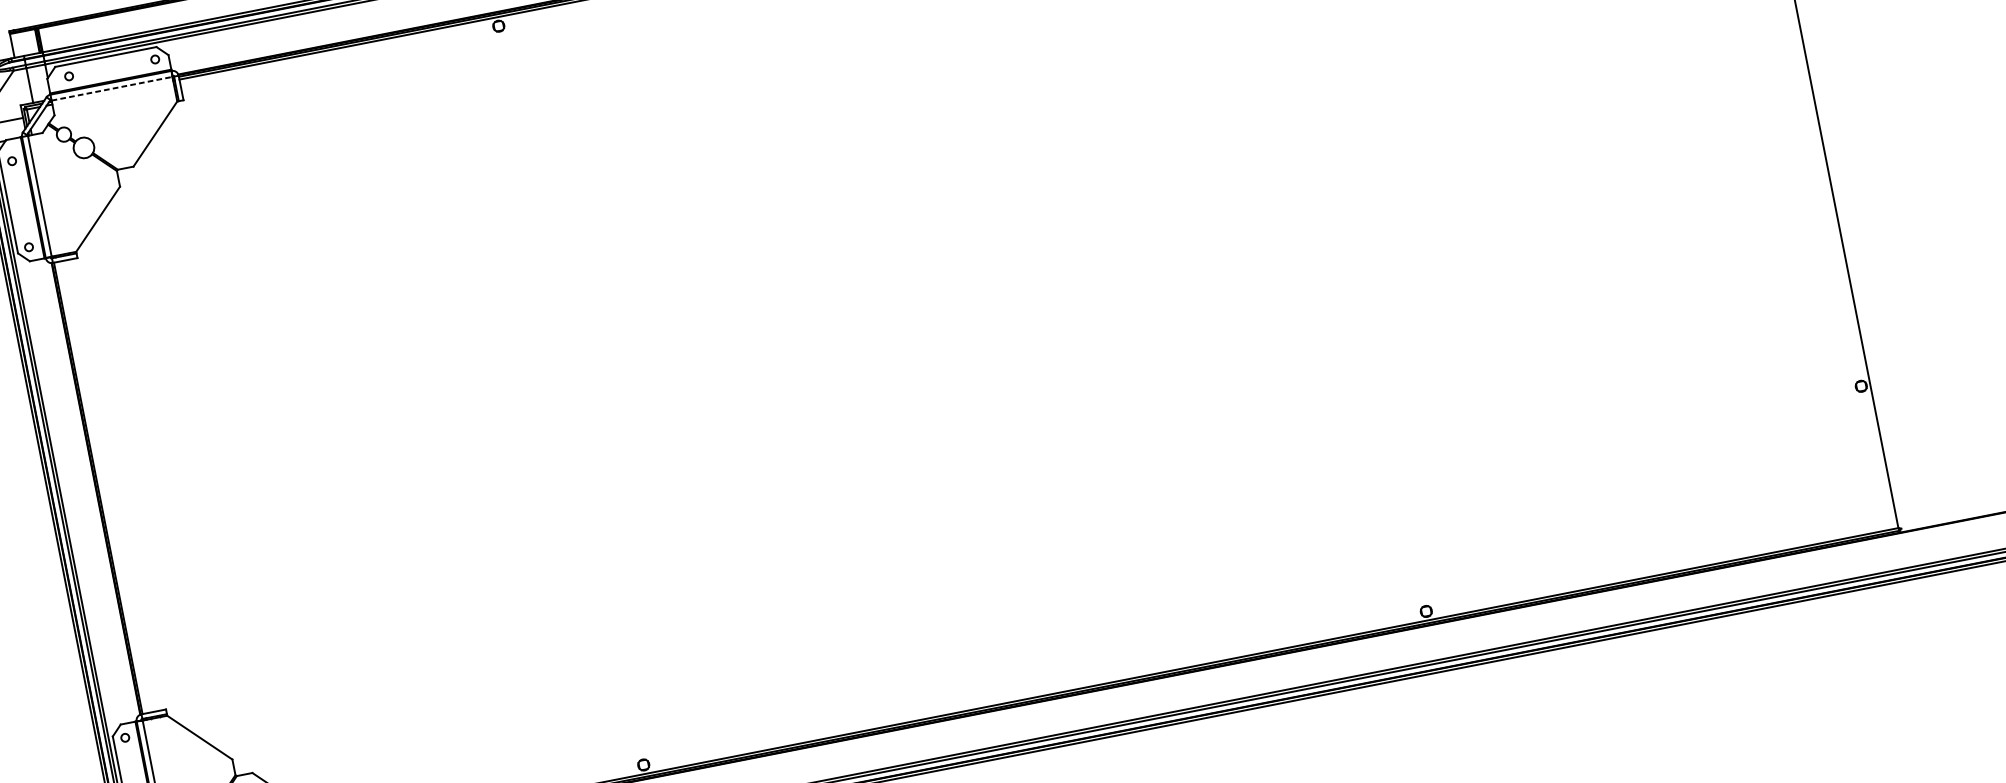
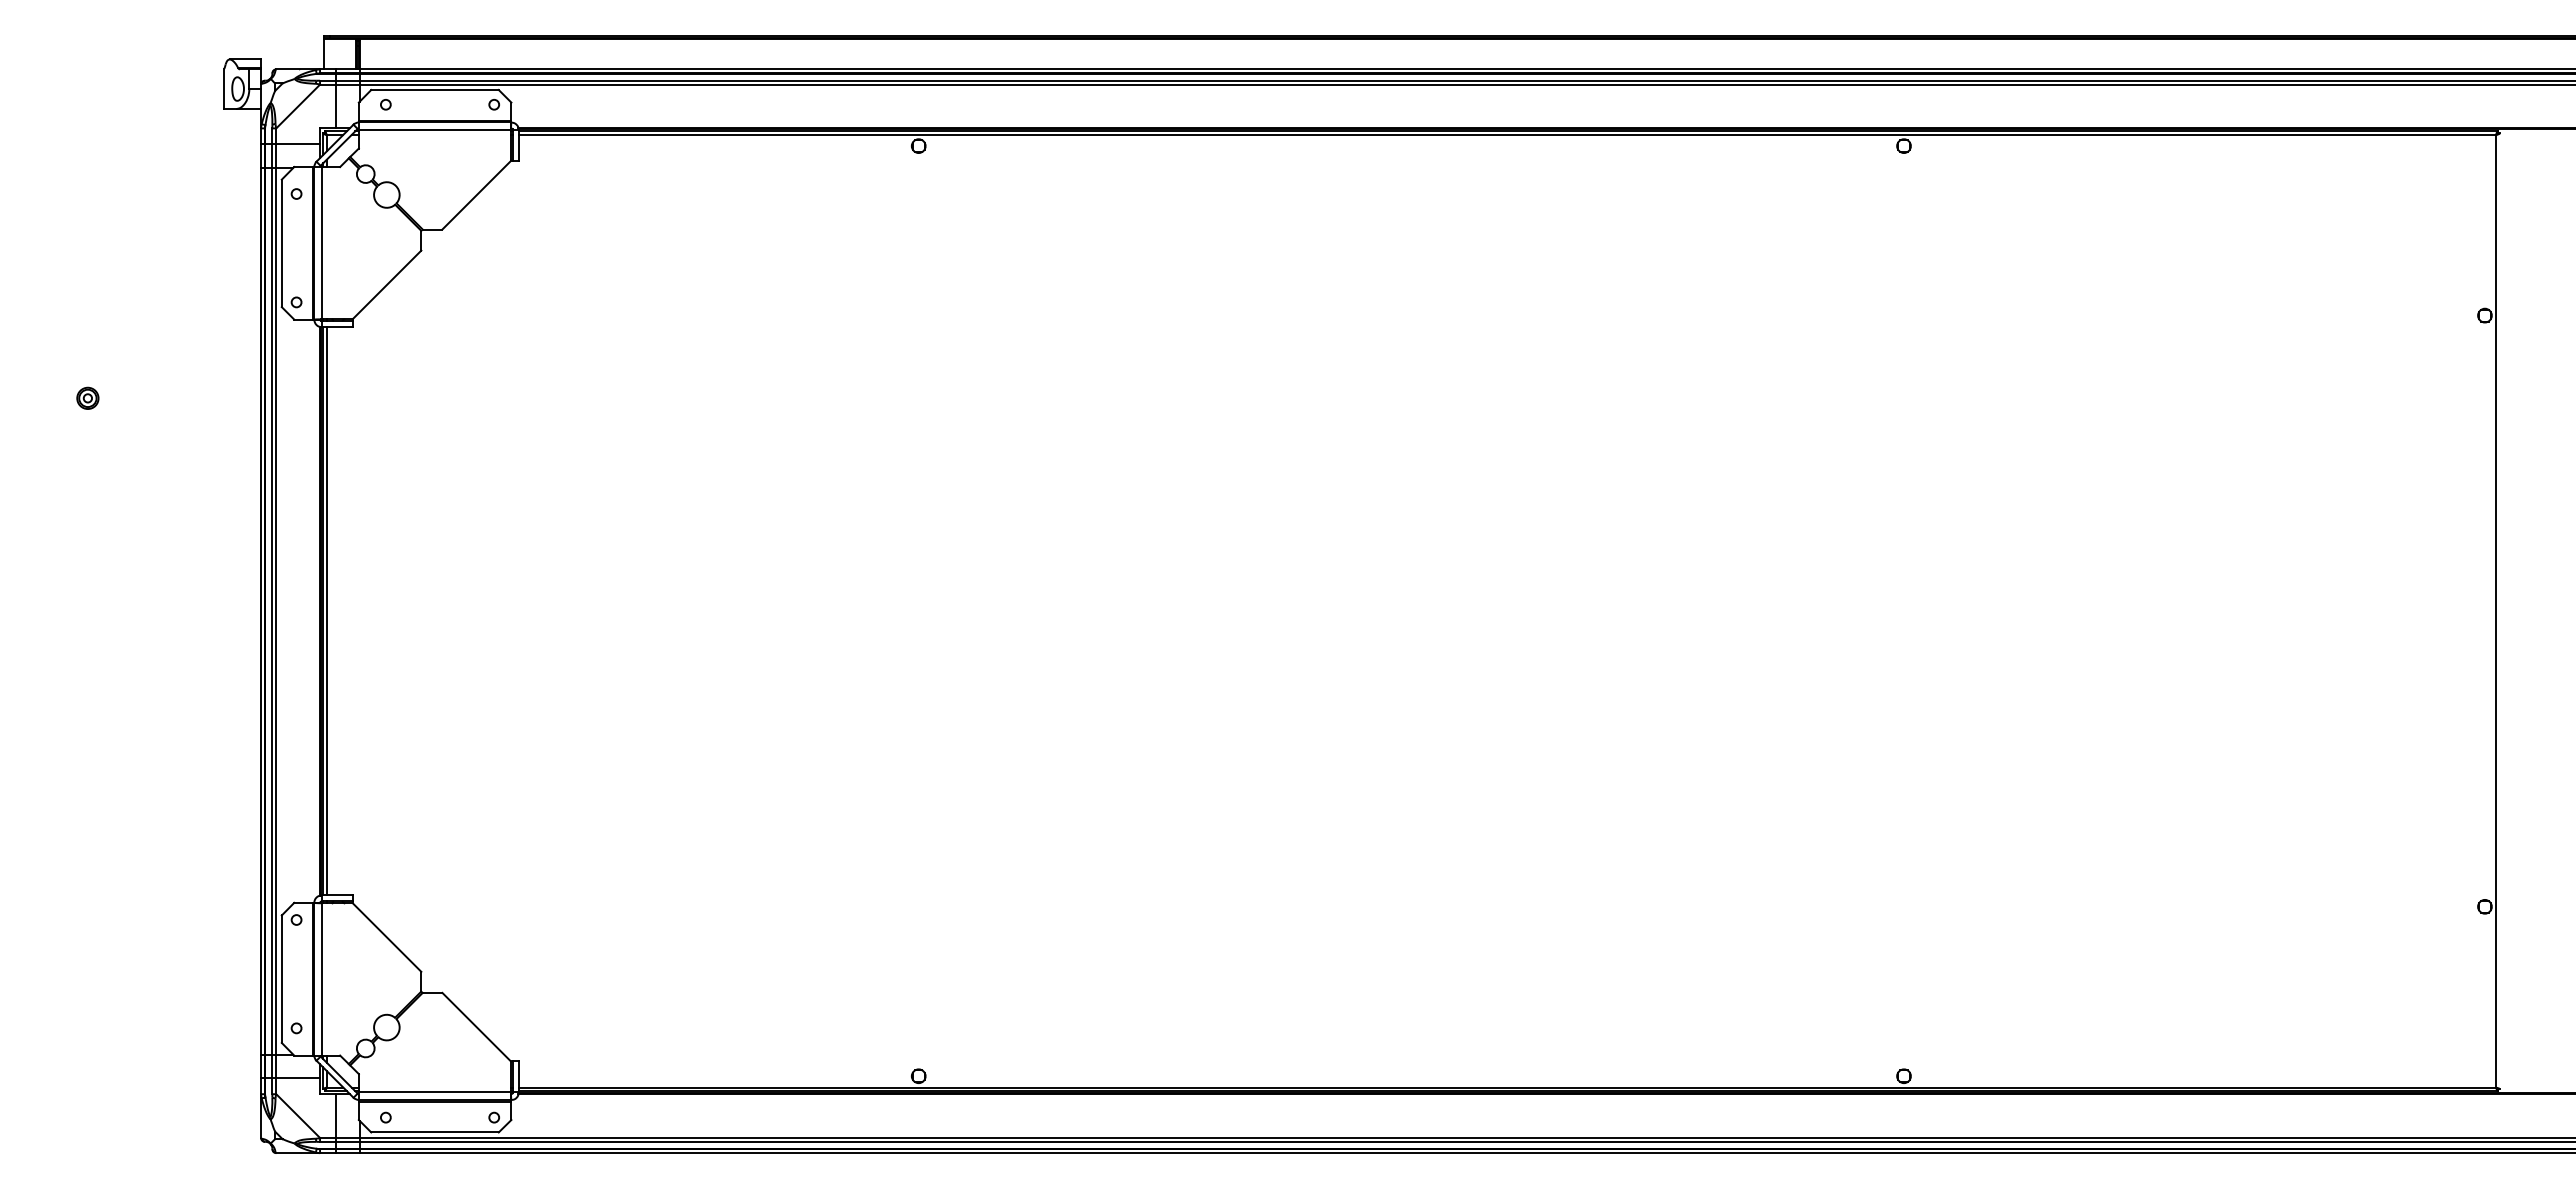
line: (112, 88) -> (435, 129), dashed -> solid
line: (100, 488) -> (326, 611), added

